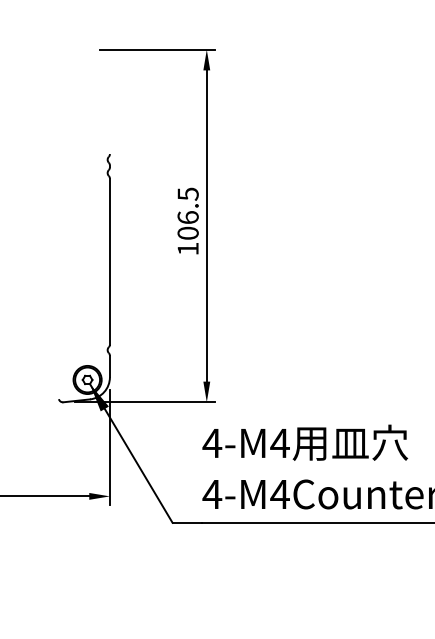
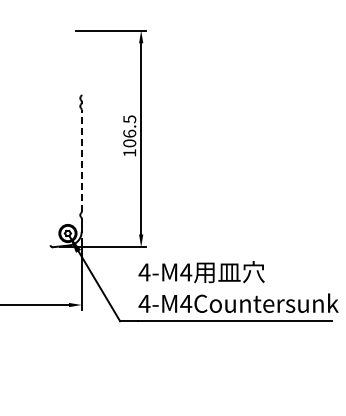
line: (109, 261) -> (81, 160), solid -> dashed

